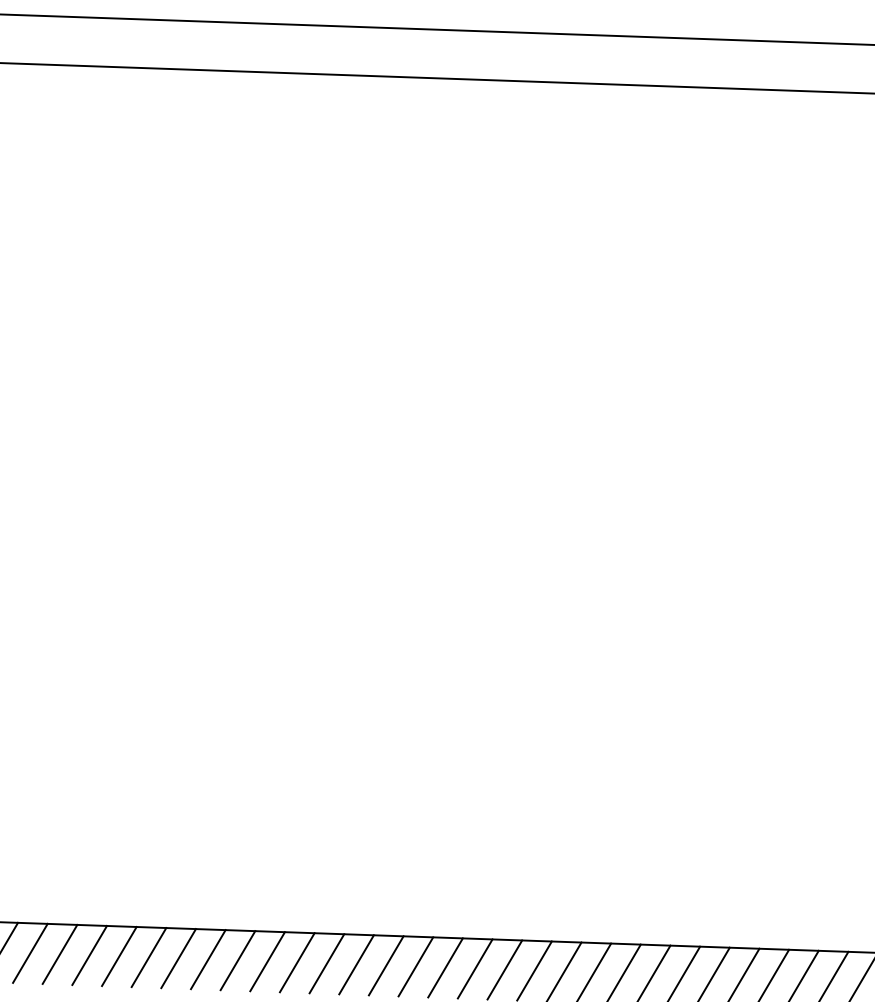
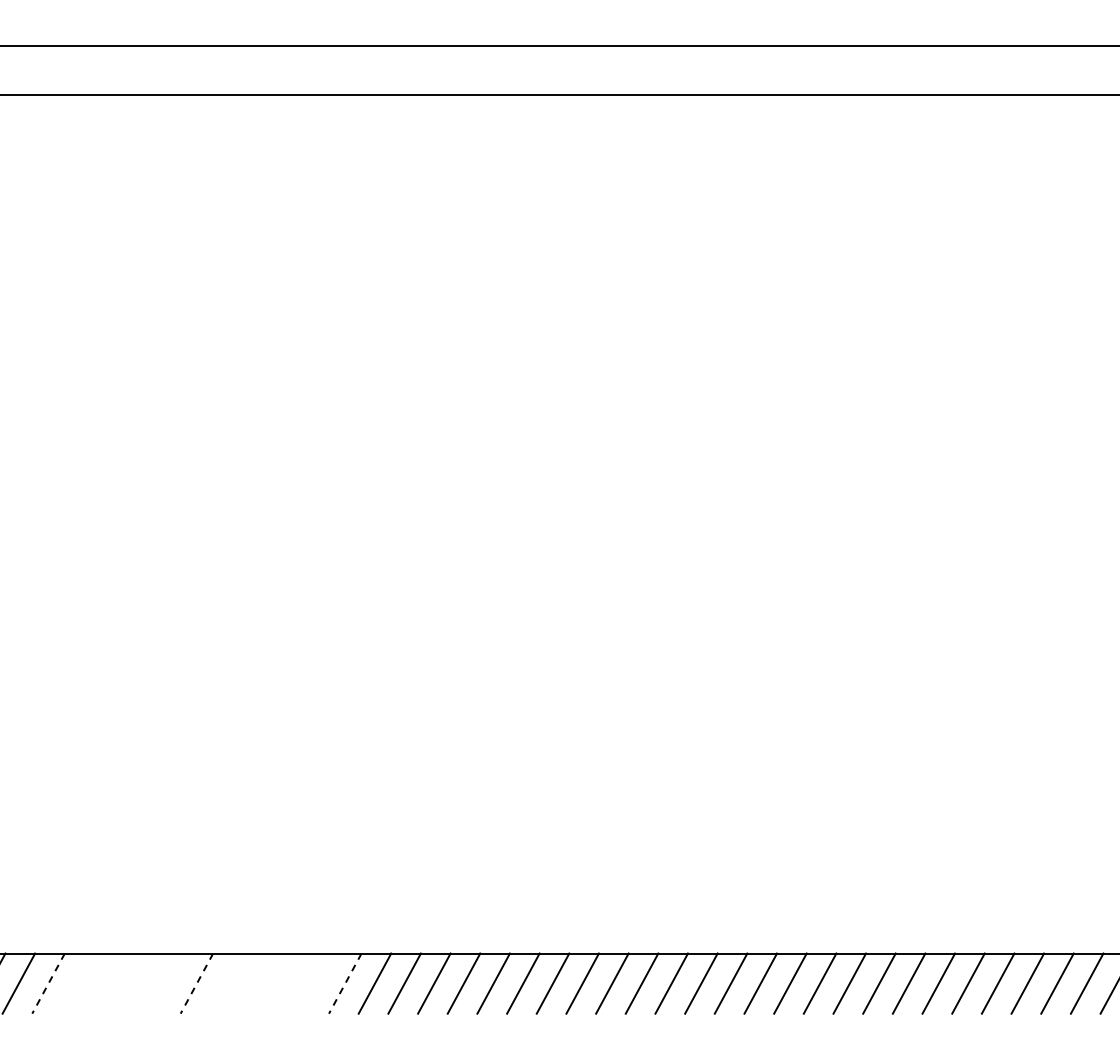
line: (89, 956) -> (48, 984), solid -> dashed
line: (118, 956) -> (77, 983), removed
line: (148, 957) -> (107, 983), removed
line: (178, 958) -> (137, 983), removed
line: (207, 959) -> (166, 983), removed
line: (237, 961) -> (196, 984), solid -> dashed
line: (267, 961) -> (226, 983), removed
line: (297, 962) -> (256, 983), removed
line: (326, 963) -> (285, 983), removed
line: (356, 964) -> (315, 983), removed
line: (386, 966) -> (345, 984), solid -> dashed

